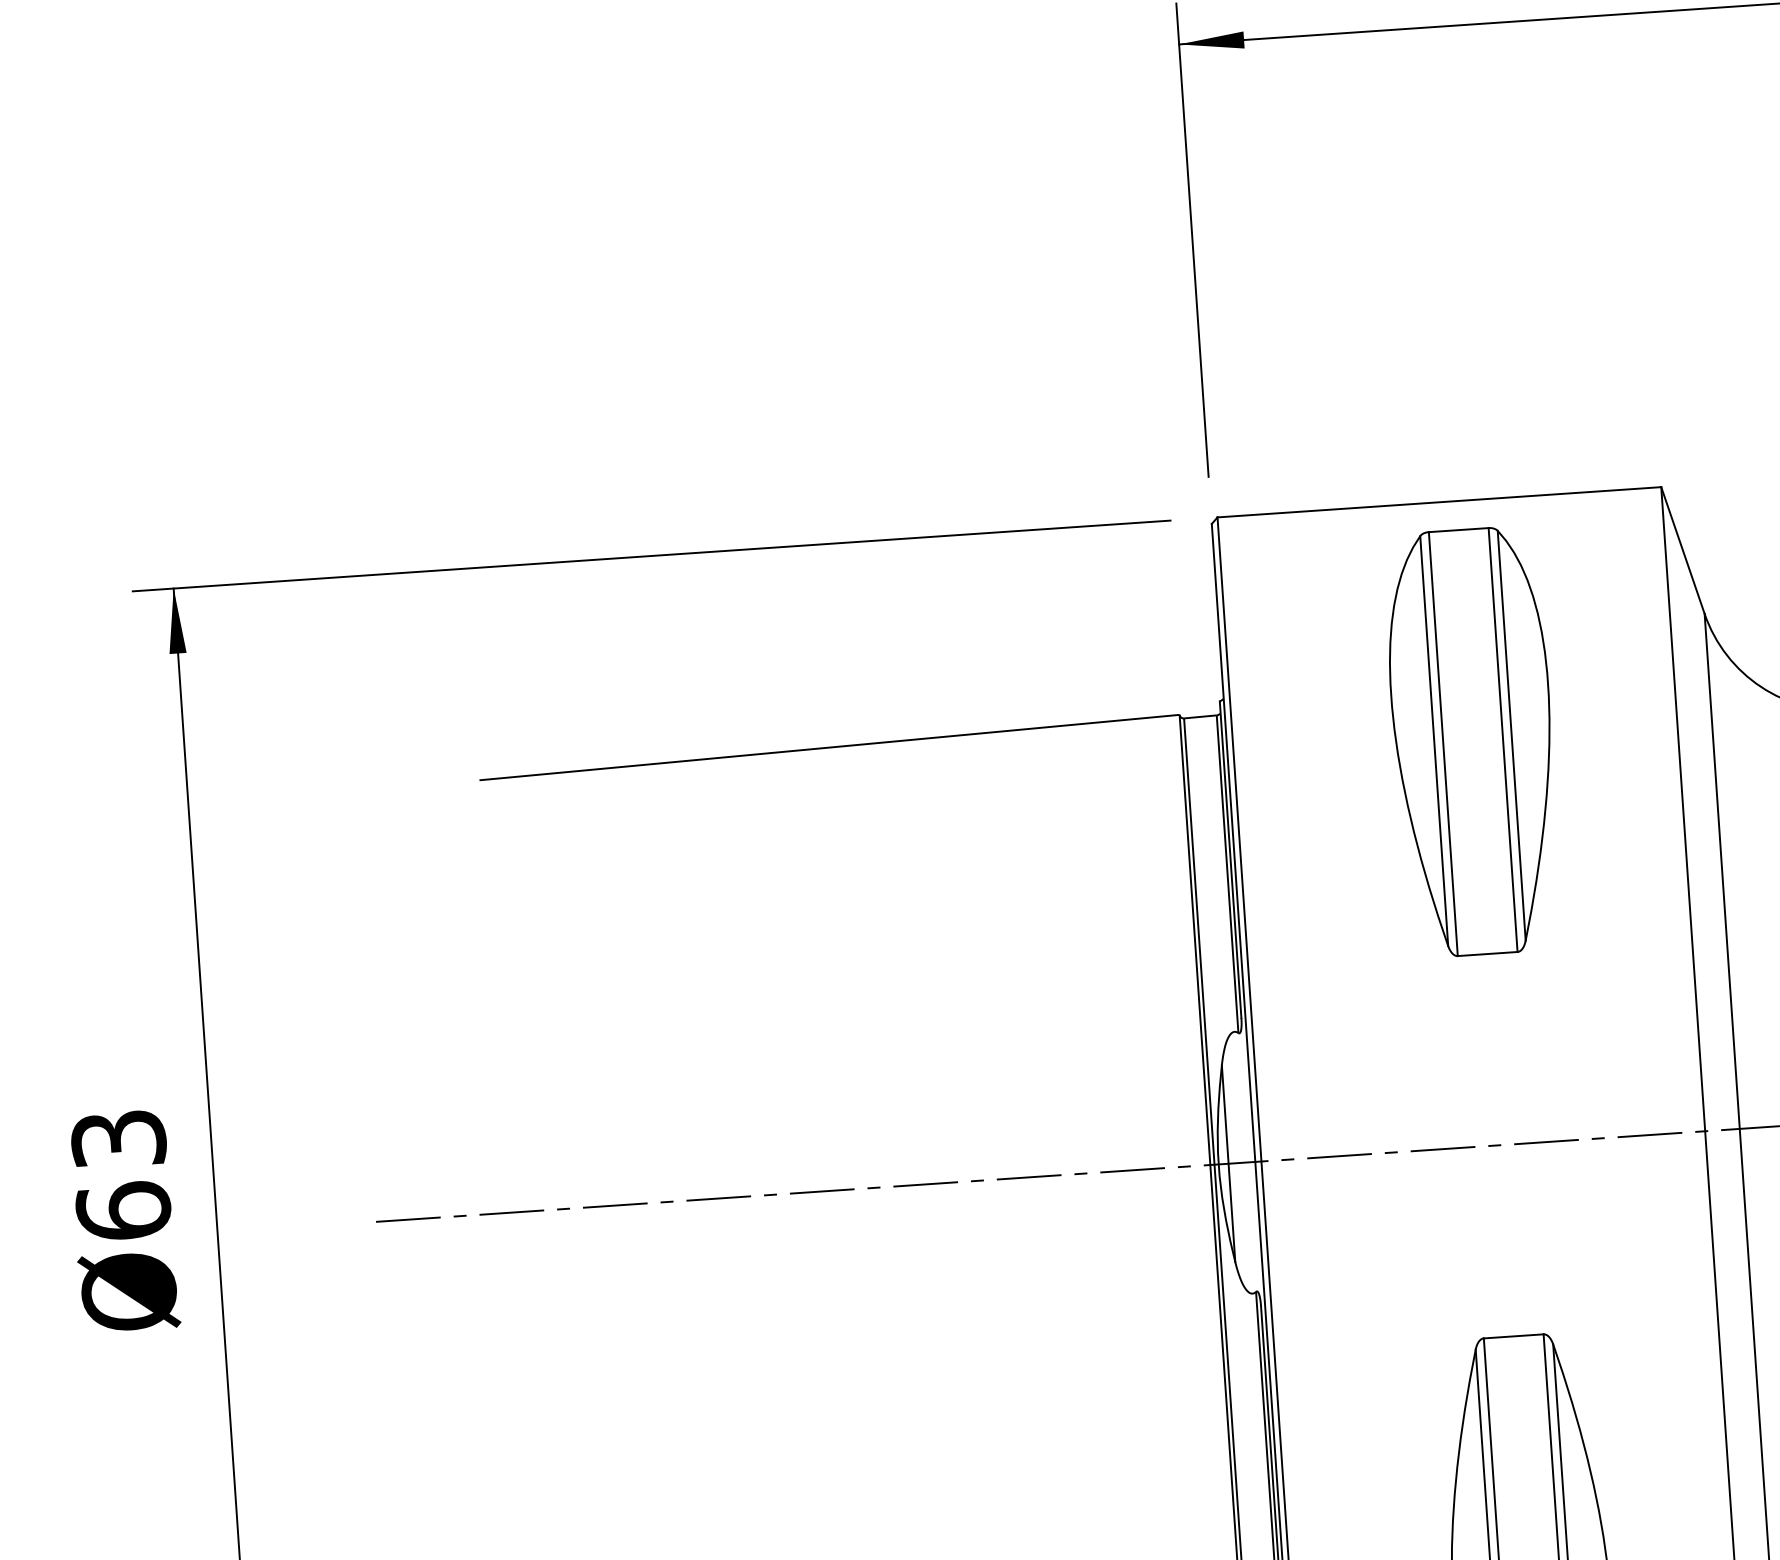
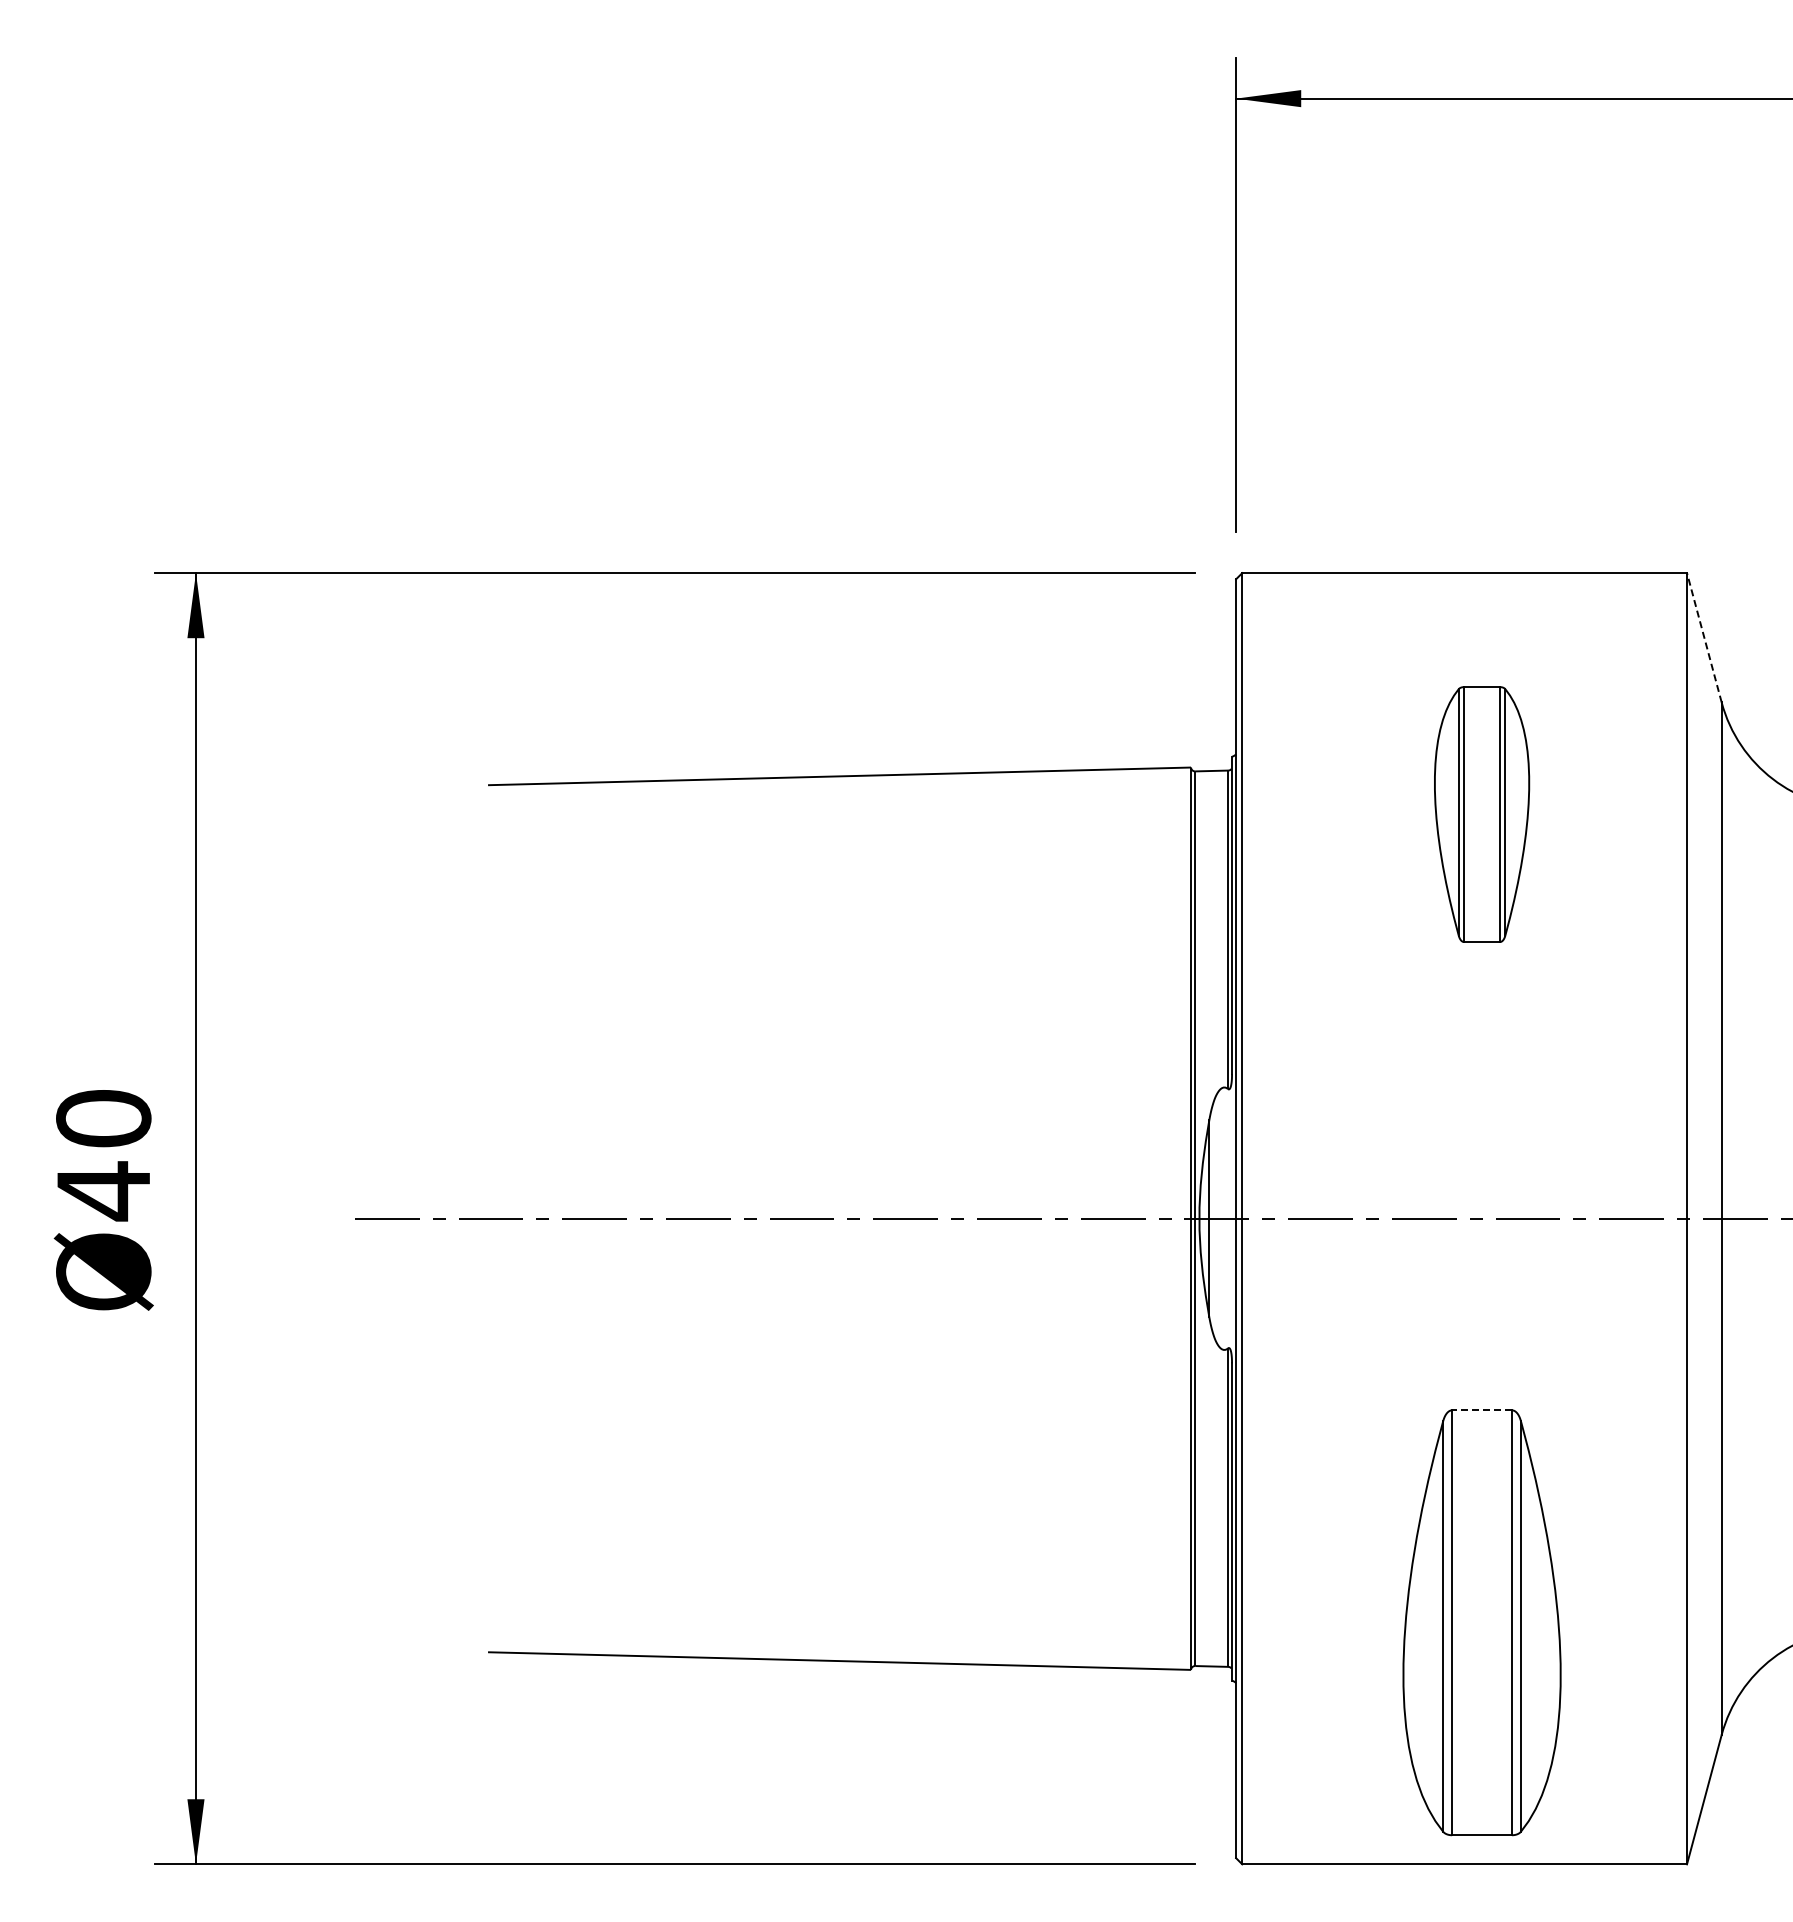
line: (1683, 550) -> (1704, 637), solid -> dashed
part: (1472, 741) -> (1481, 814), size x0.6
text: (121, 1175) -> (103, 1155), Ø63 -> Ø40
line: (1514, 1336) -> (1482, 1410), solid -> dashed

